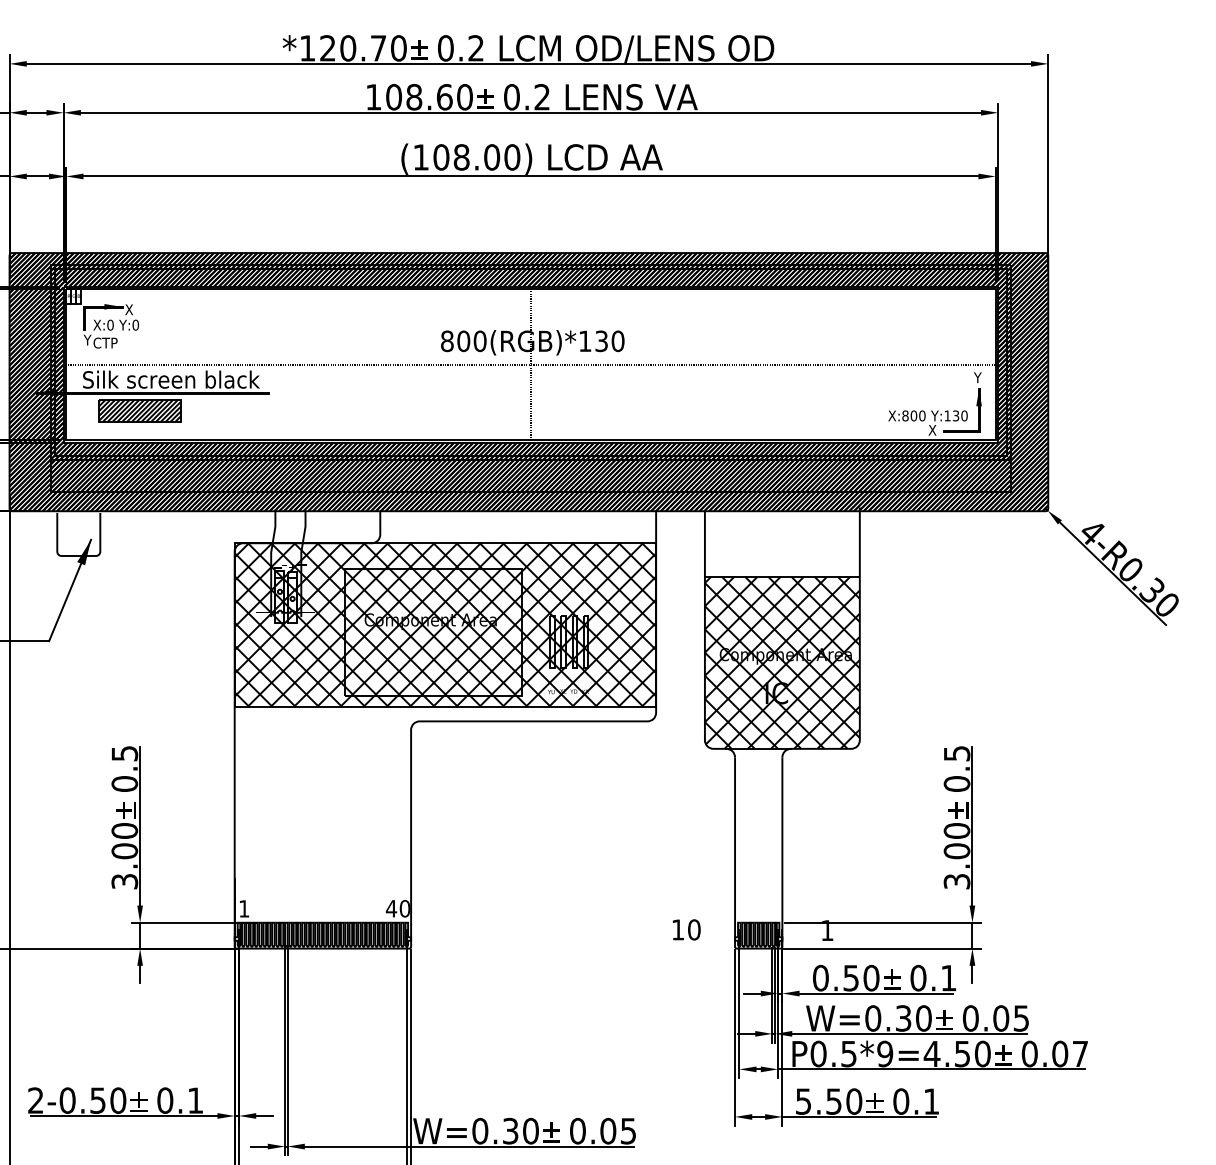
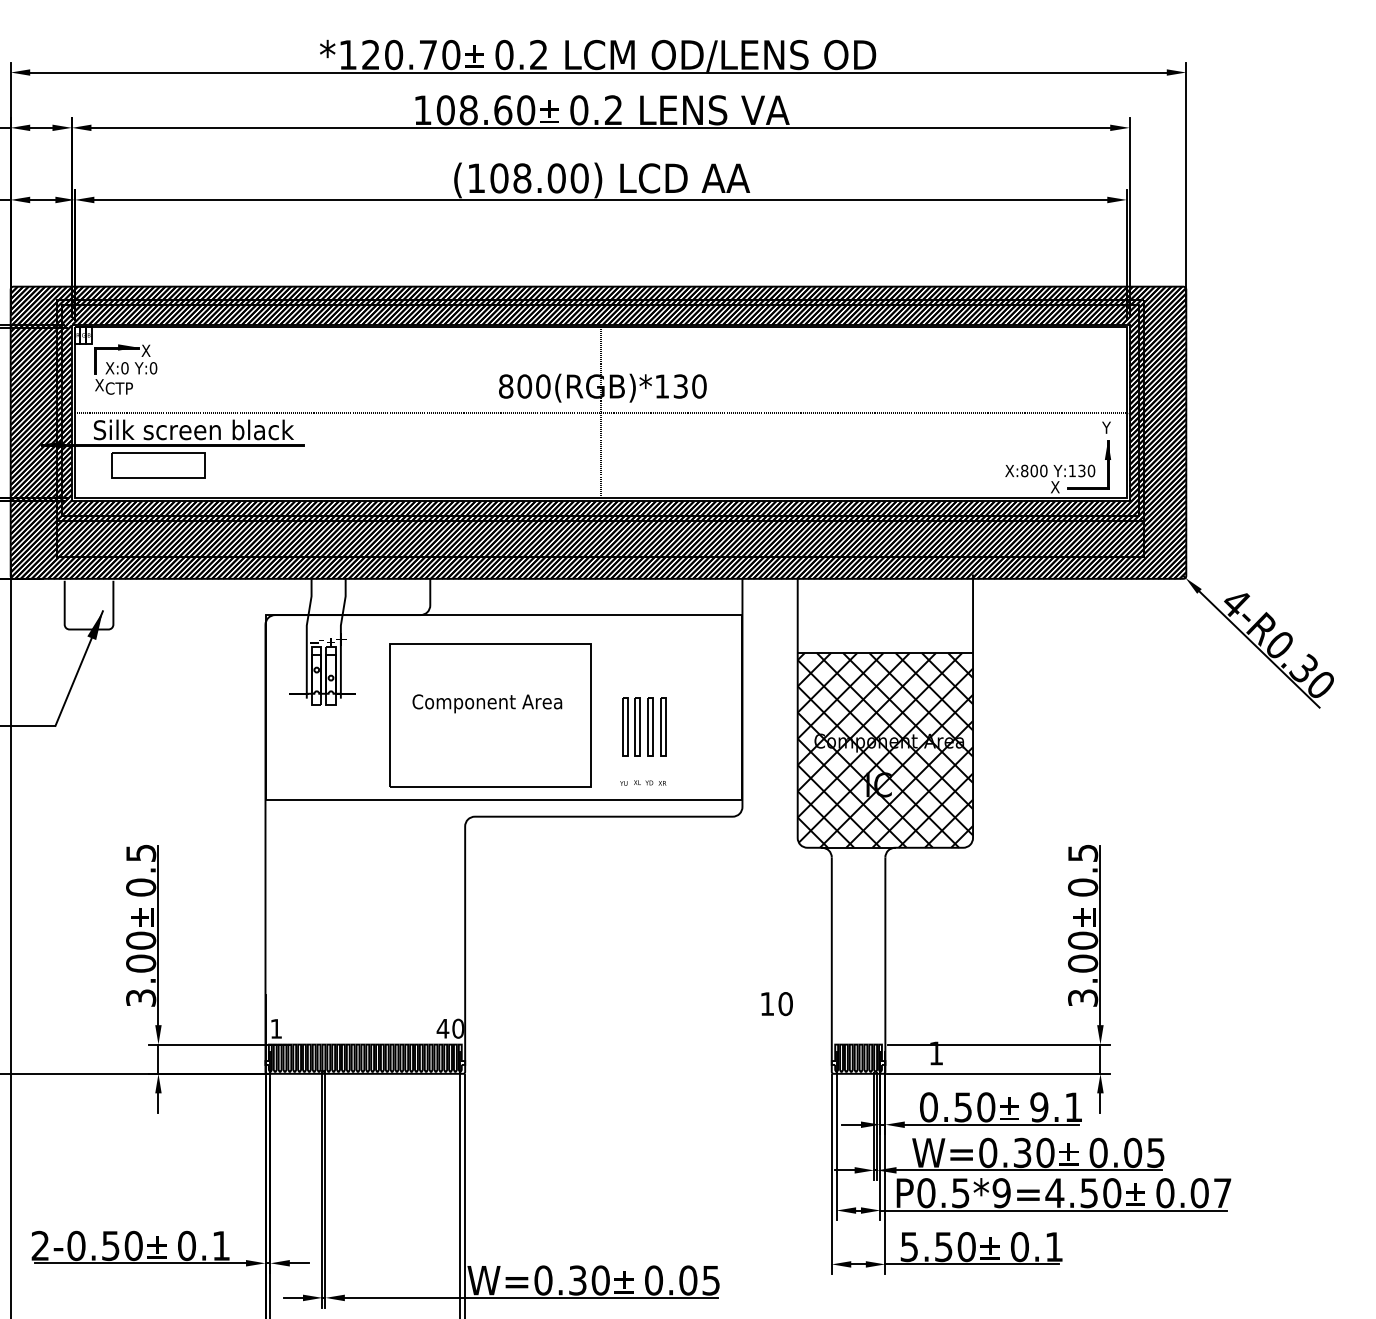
text: (87, 339) -> (98, 384), Y -> X
hatch: (139, 411) -> (157, 465), removed
hatch: (445, 624) -> (504, 707), removed
text: (686, 929) -> (776, 1003), moved
text: (918, 978) -> (1039, 1107), 0.1 -> 9.1

